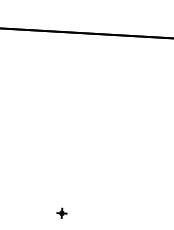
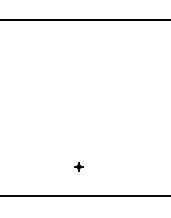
part: (61, 212) -> (78, 166), moved

